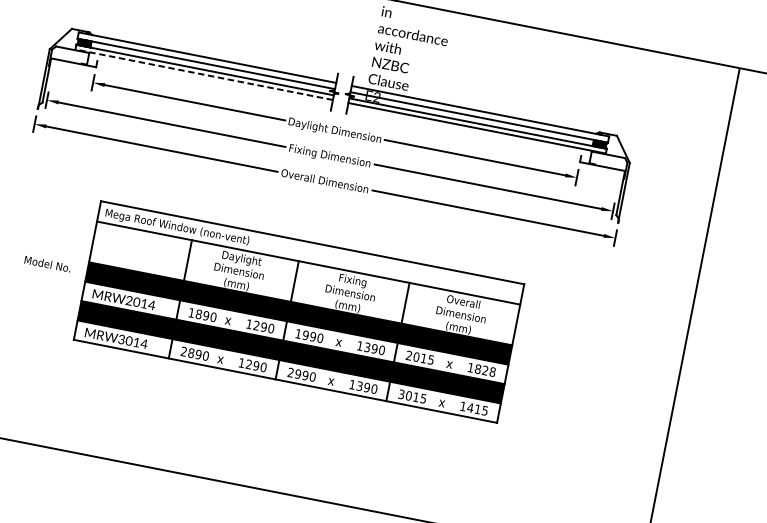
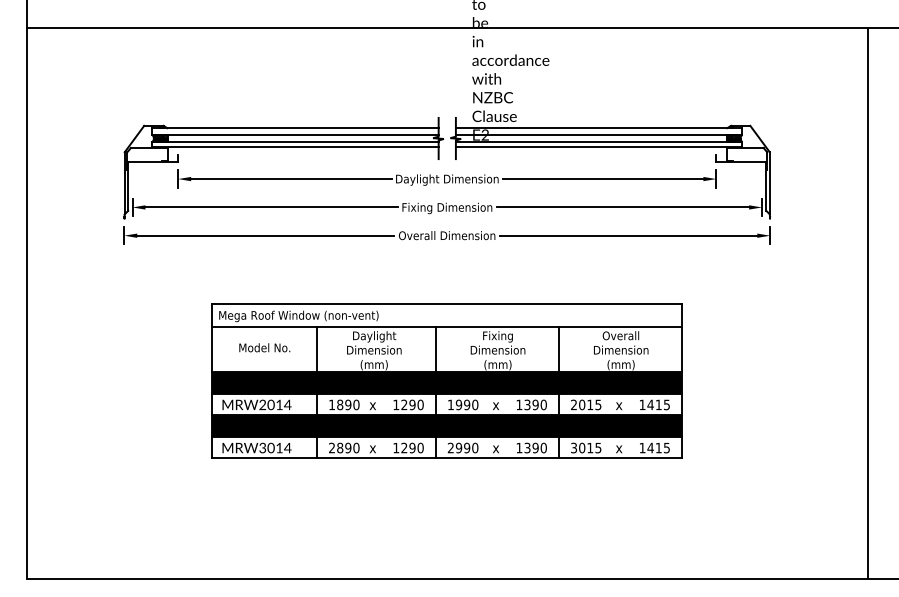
line: (204, 75) -> (295, 147), dashed -> solid
text: (47, 263) -> (264, 347), moved
text: (485, 370) -> (658, 404), 1828 -> 1415

